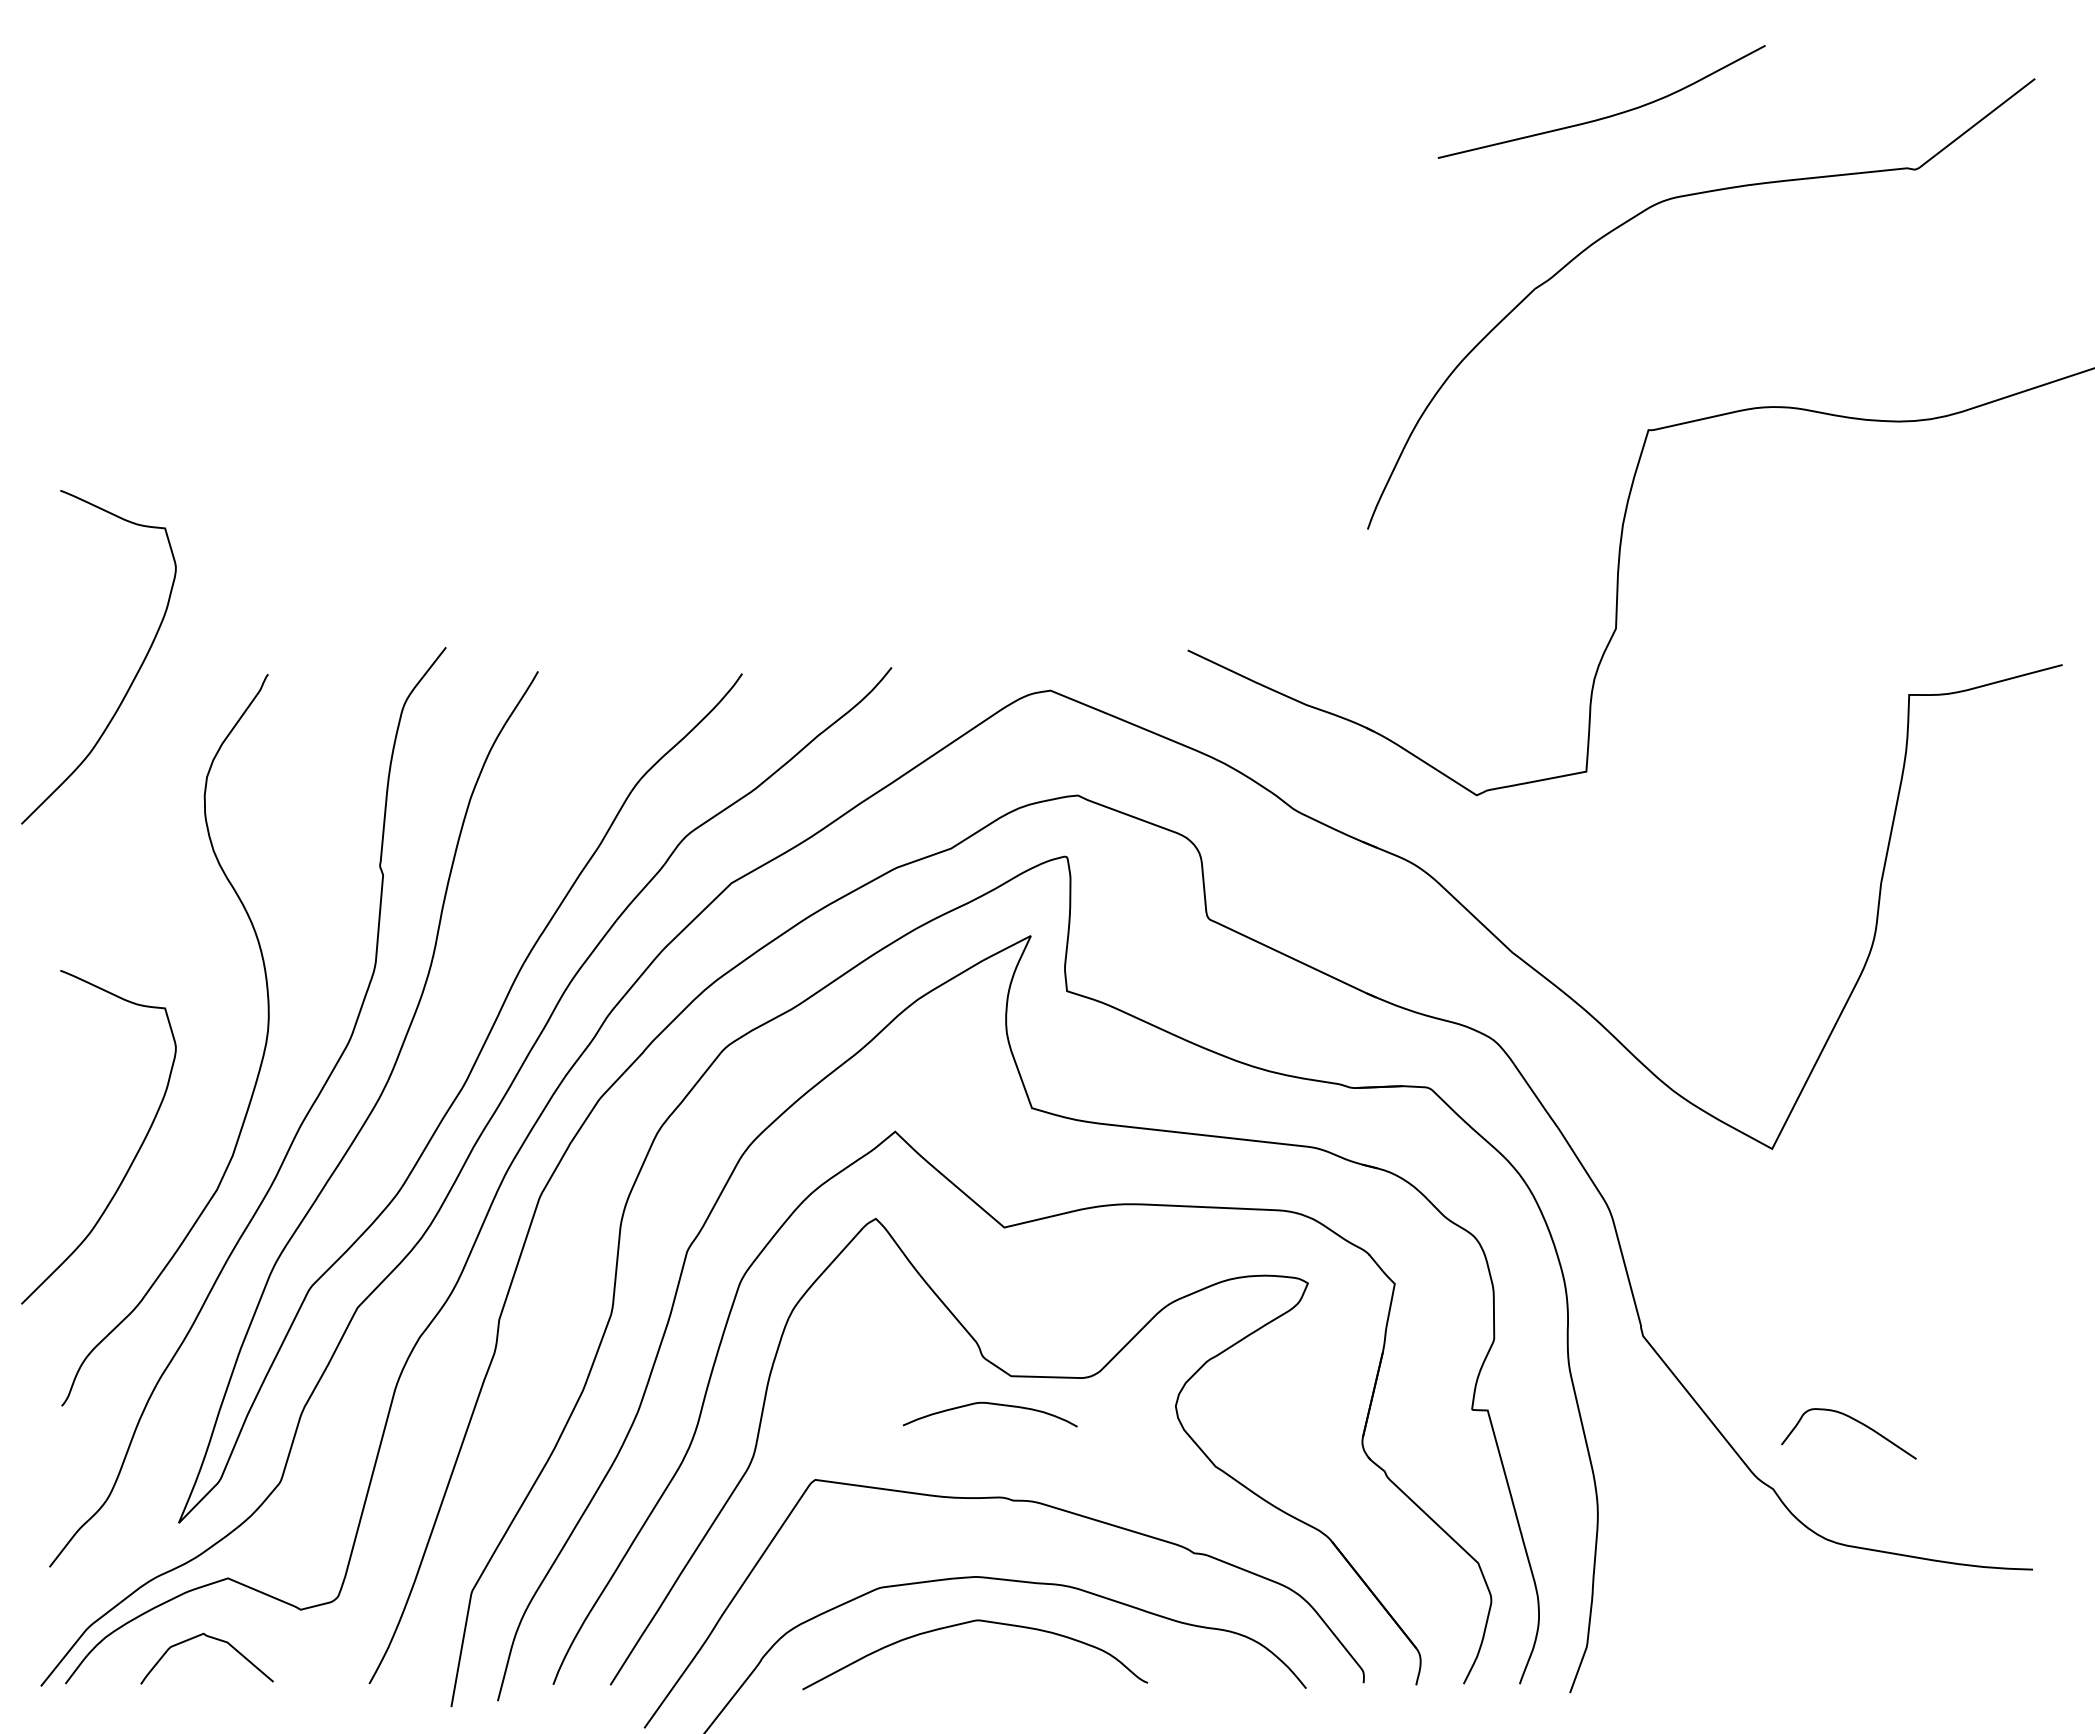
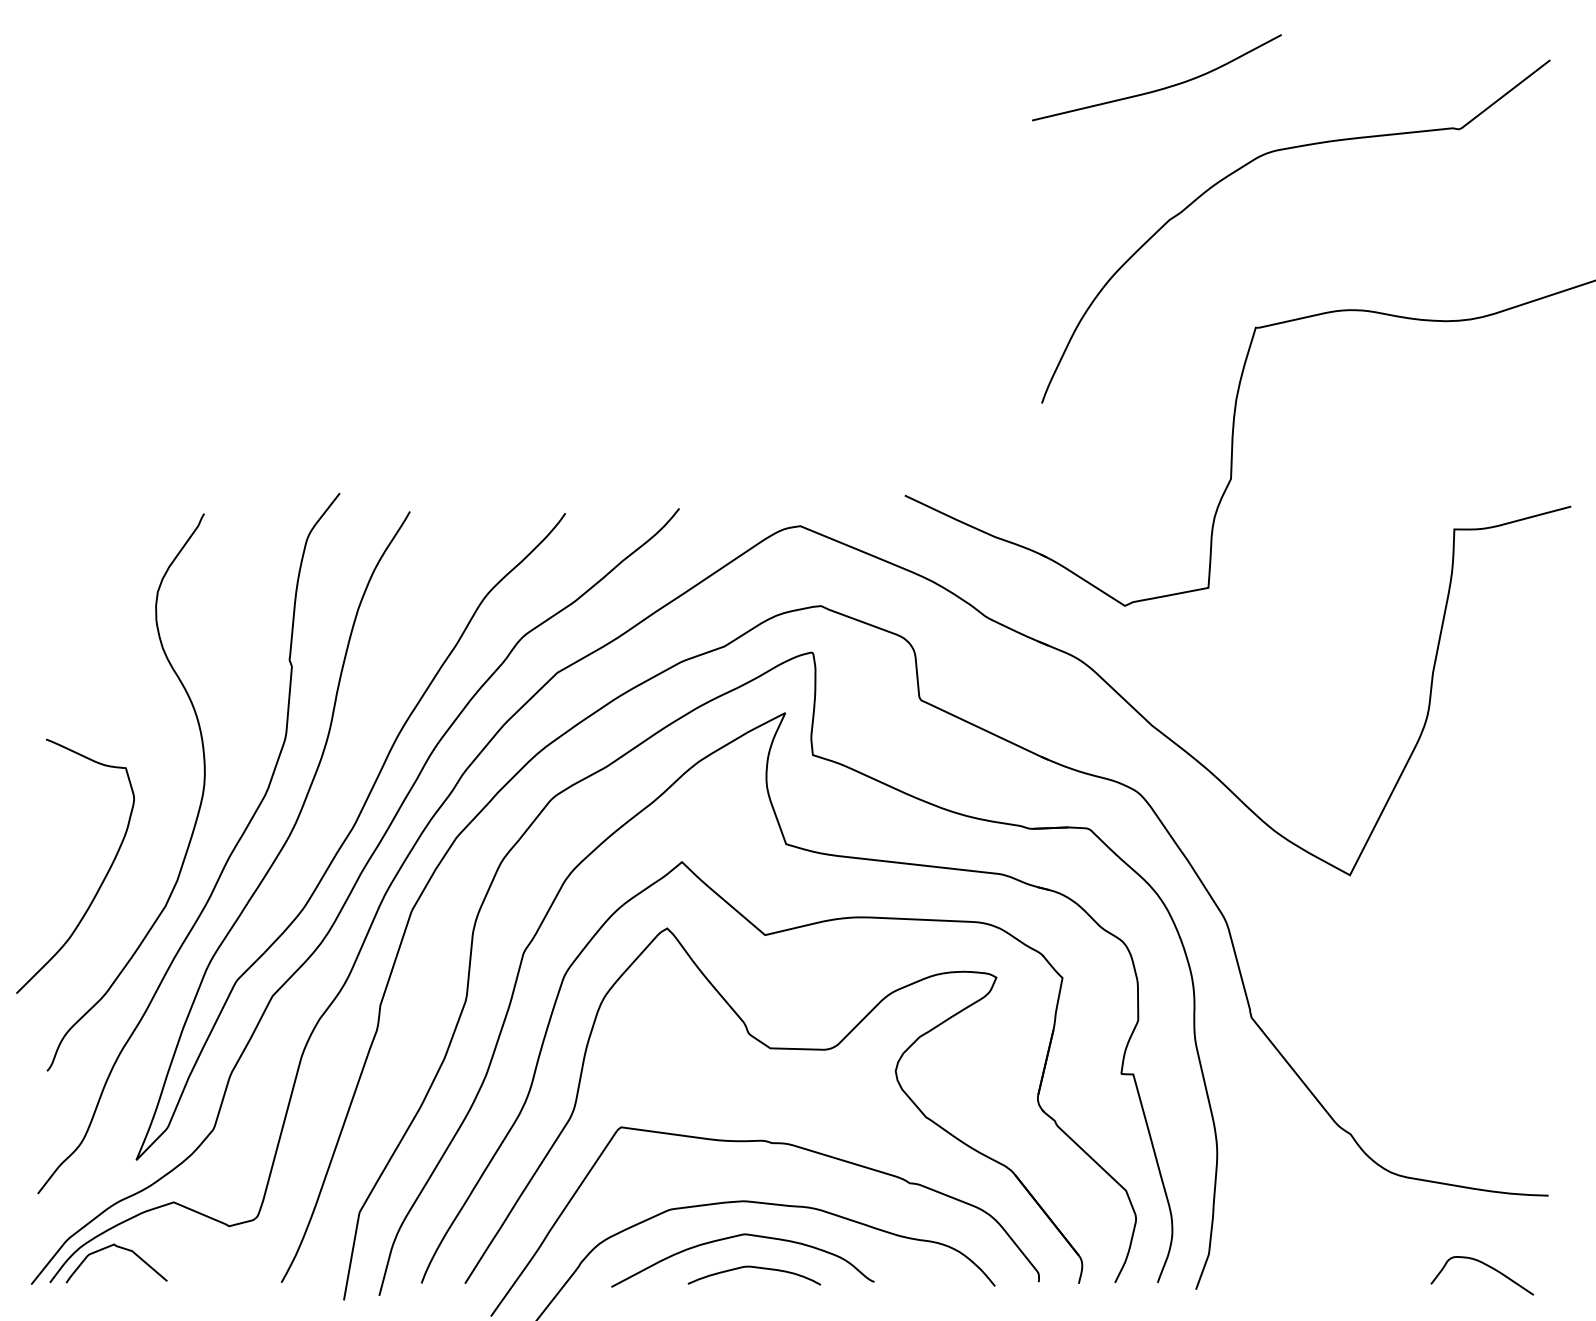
curve: (1605, 116) -> (1159, 88), moved
curve: (134, 676) -> (102, 515), removed
curve: (989, 1404) -> (753, 1267), moved
curve: (1855, 1421) -> (1487, 1266), moved
curve: (211, 1638) -> (120, 1248), moved

